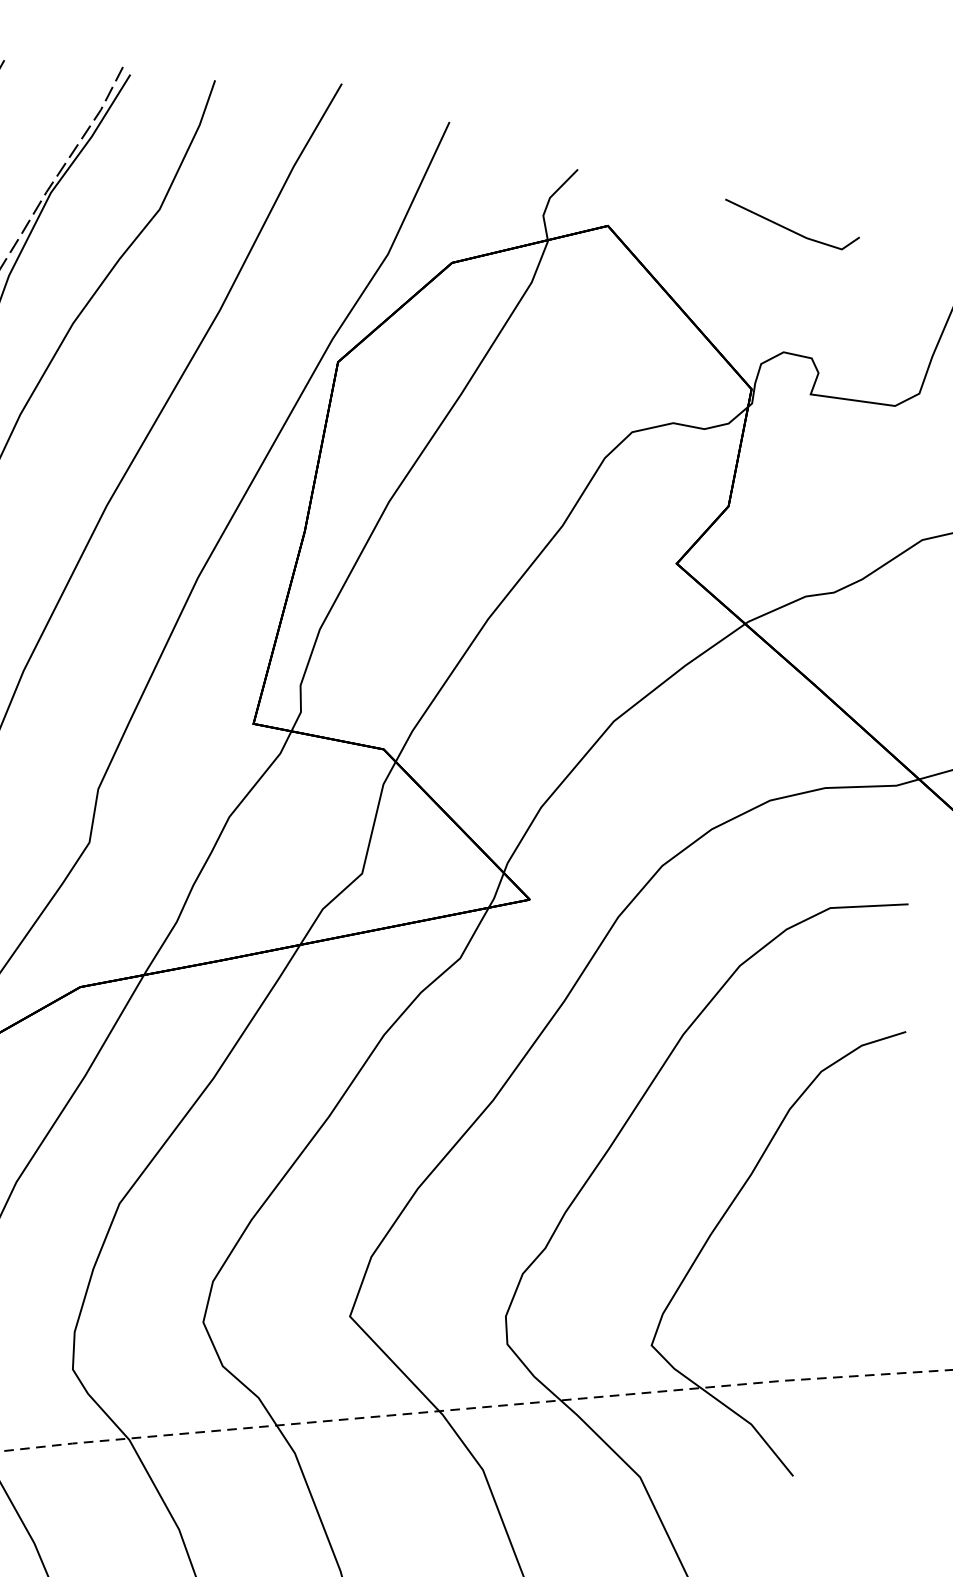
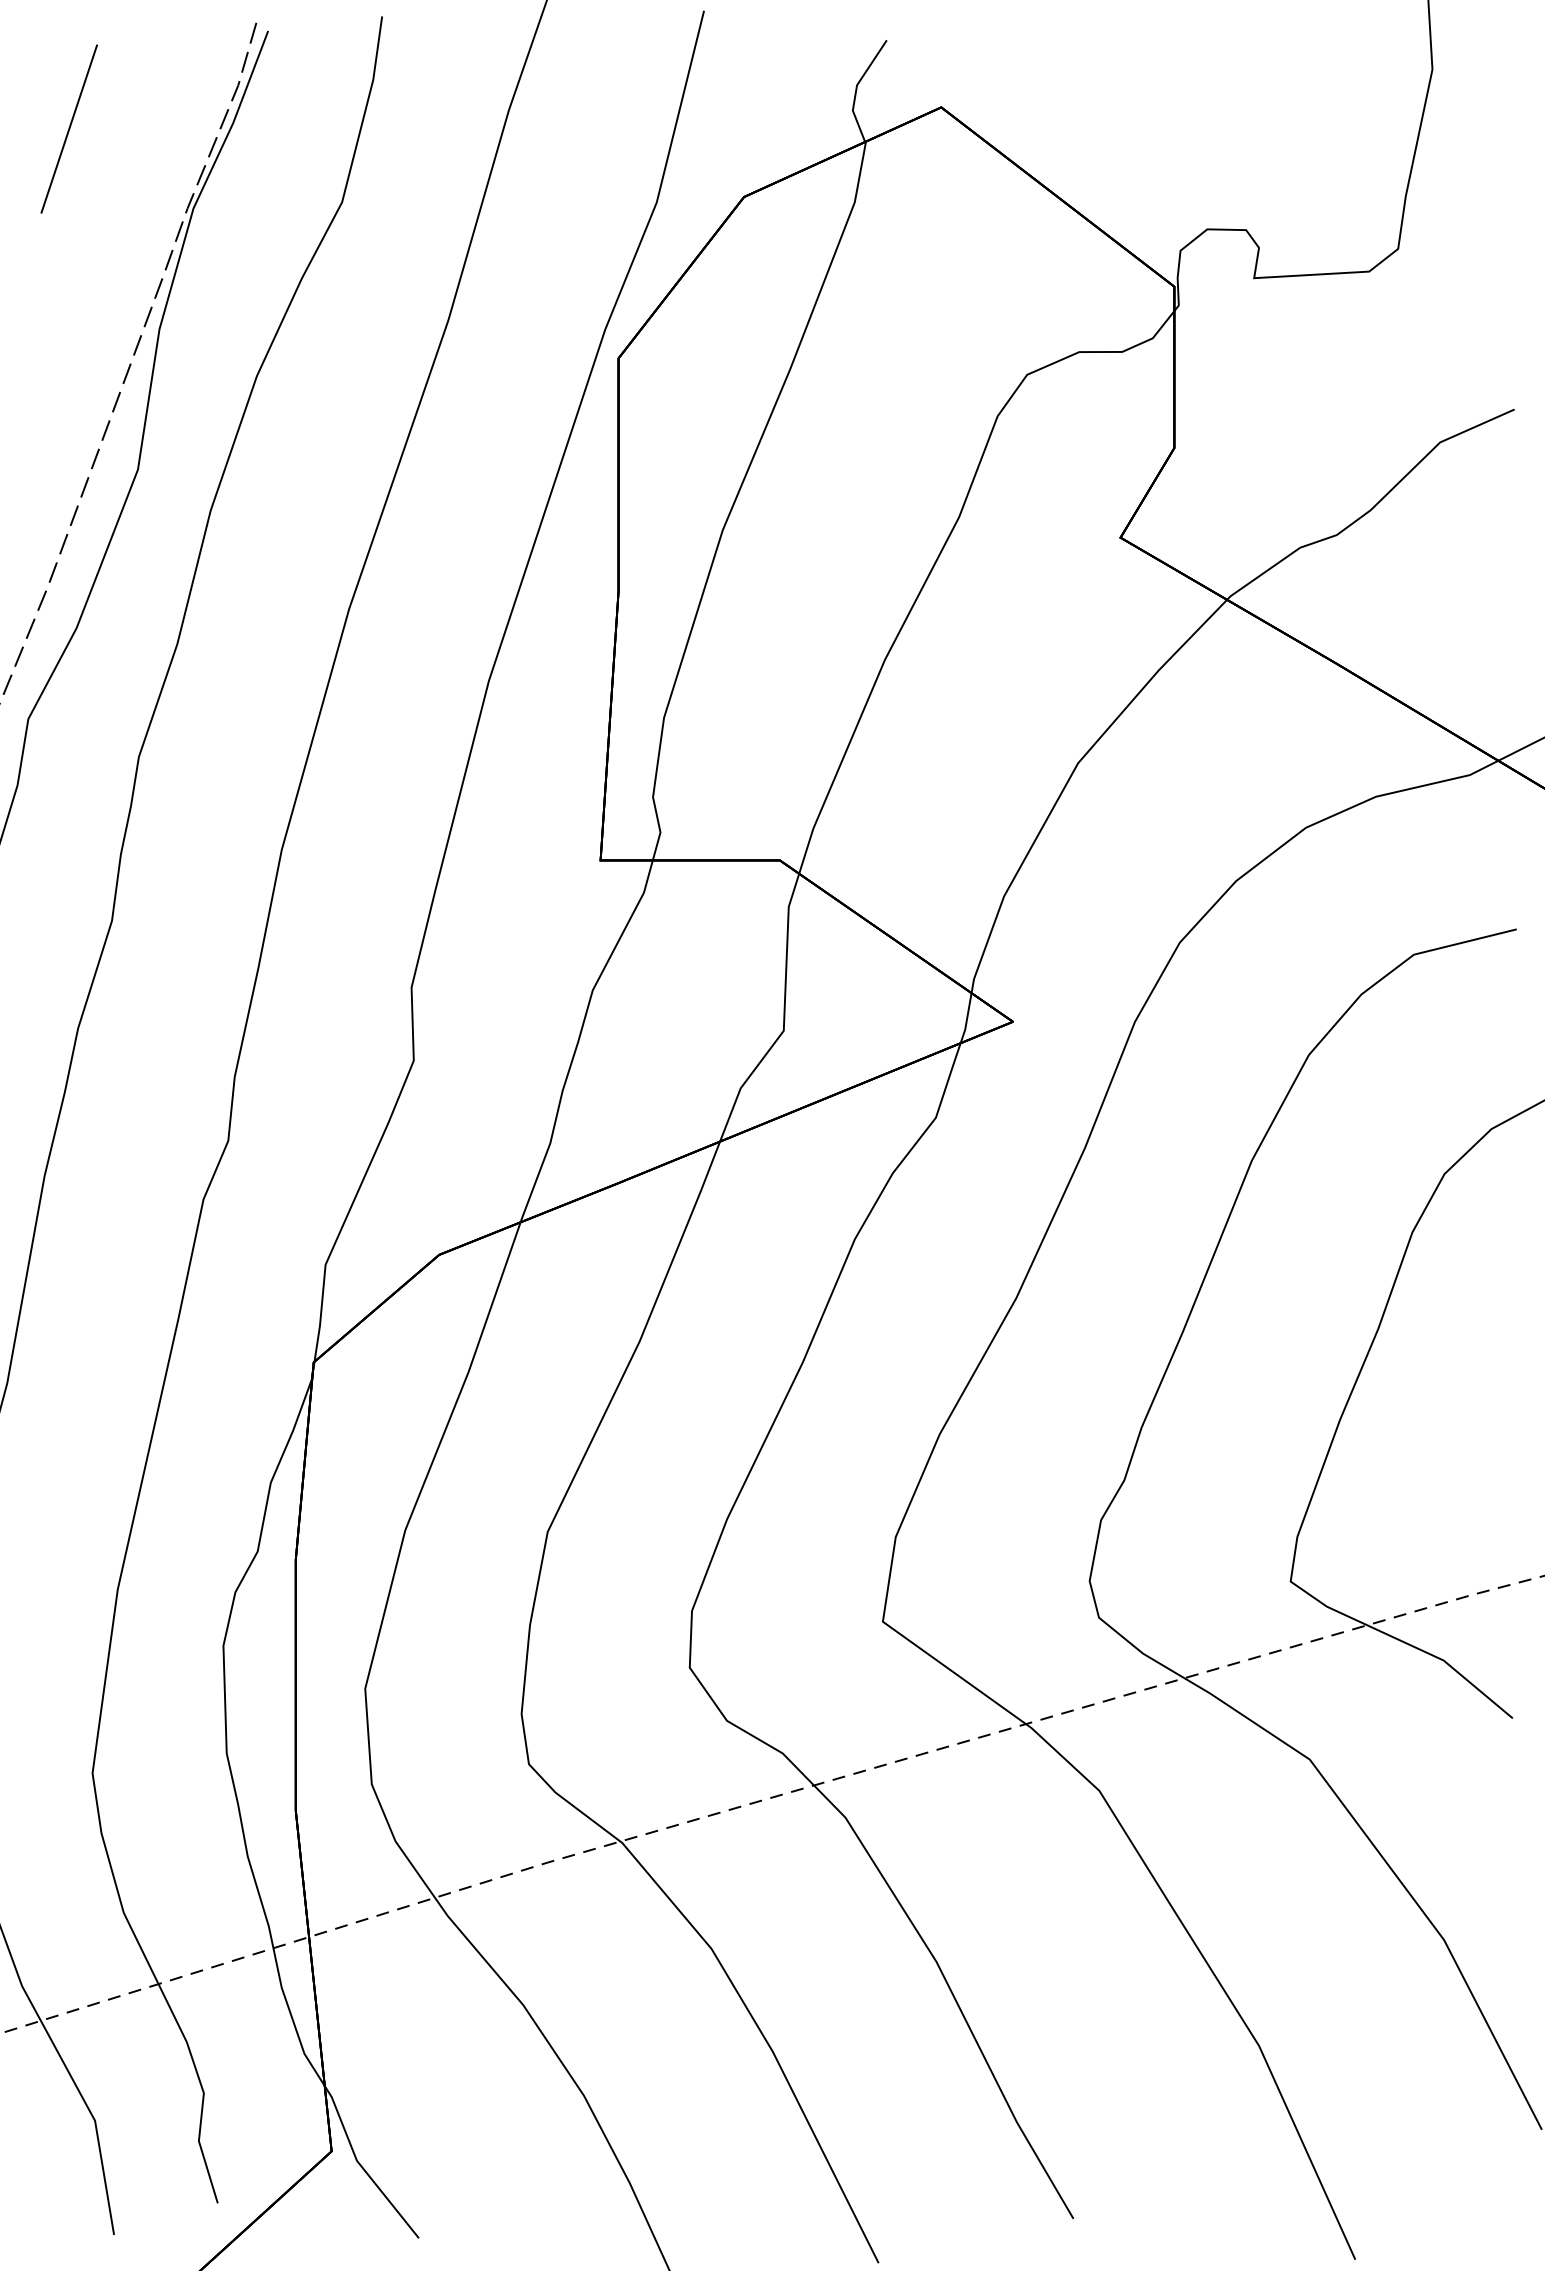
line: (790, 229) -> (1184, 64), removed

